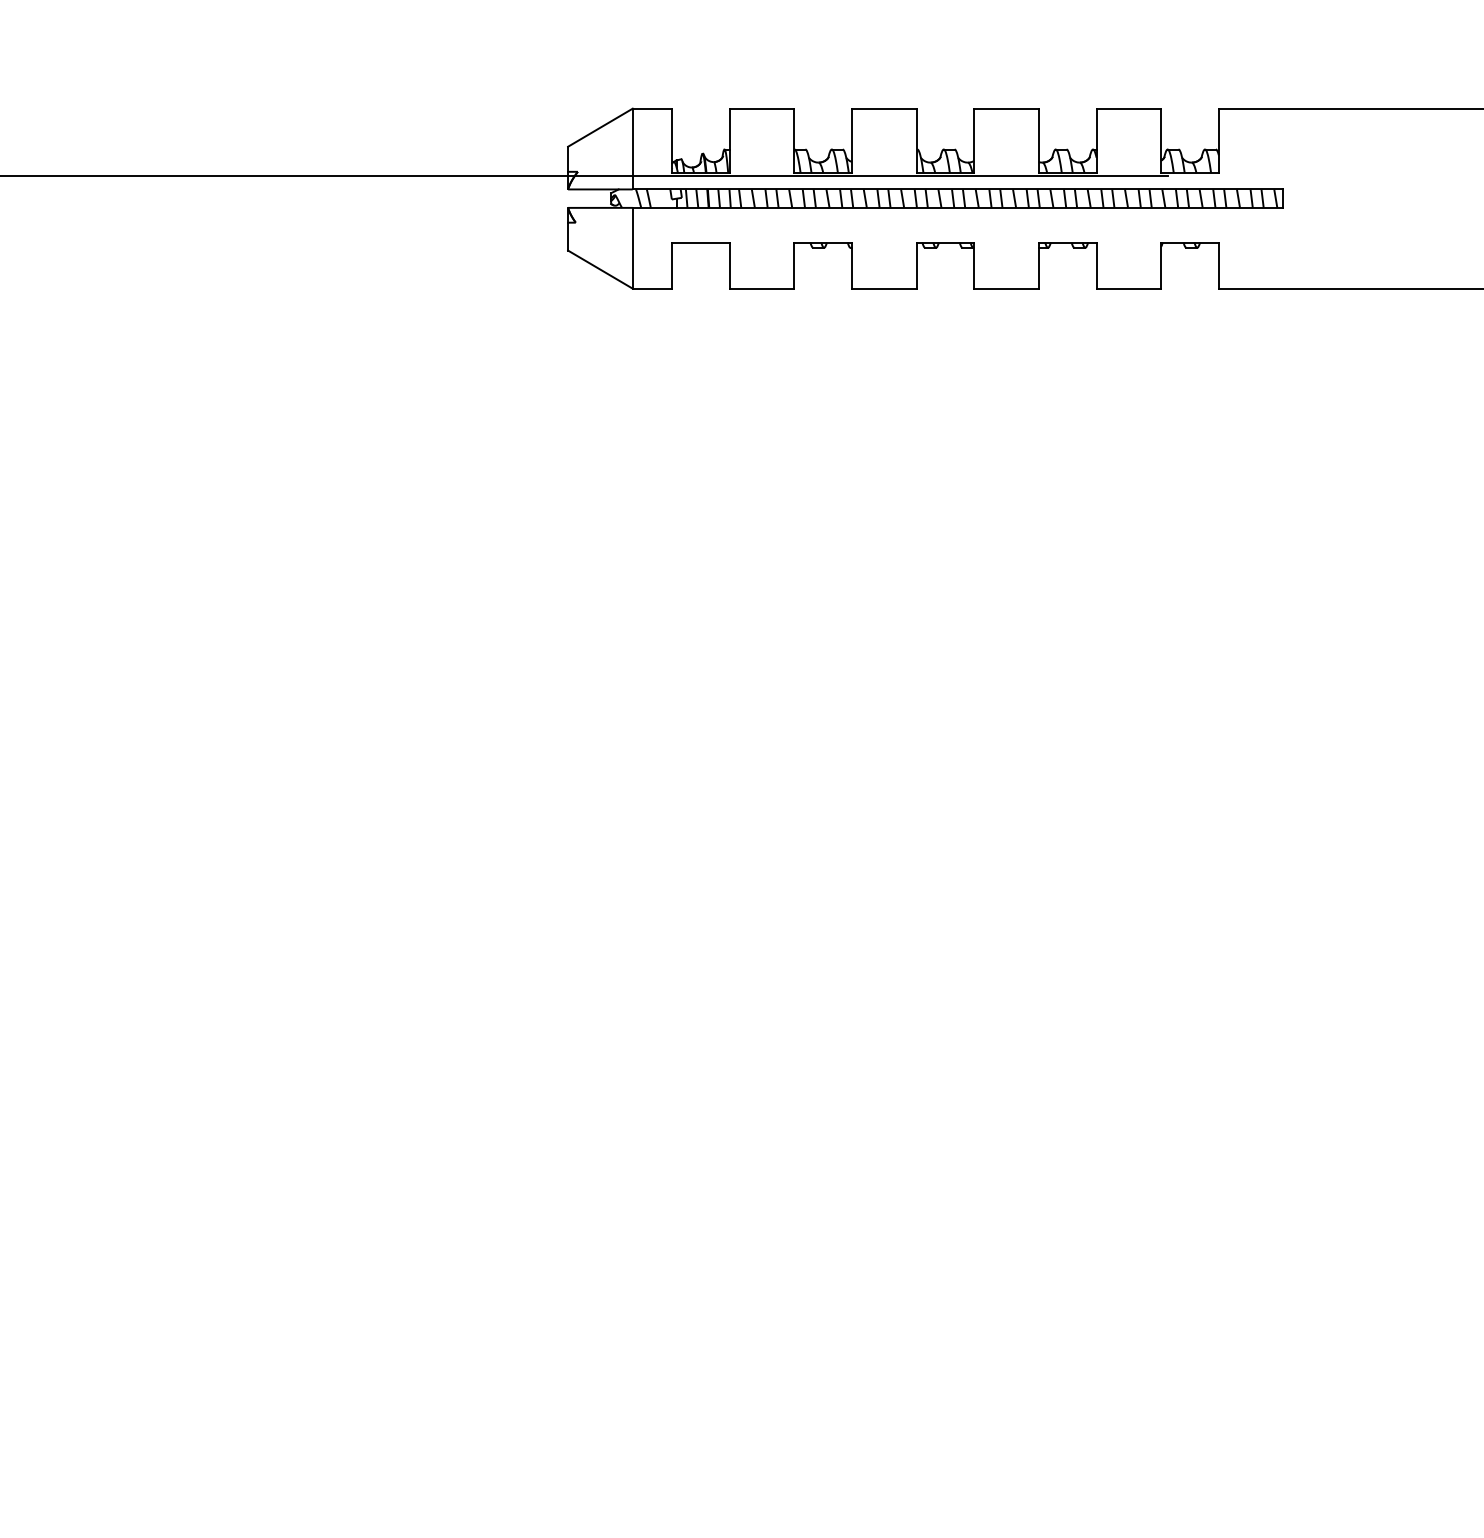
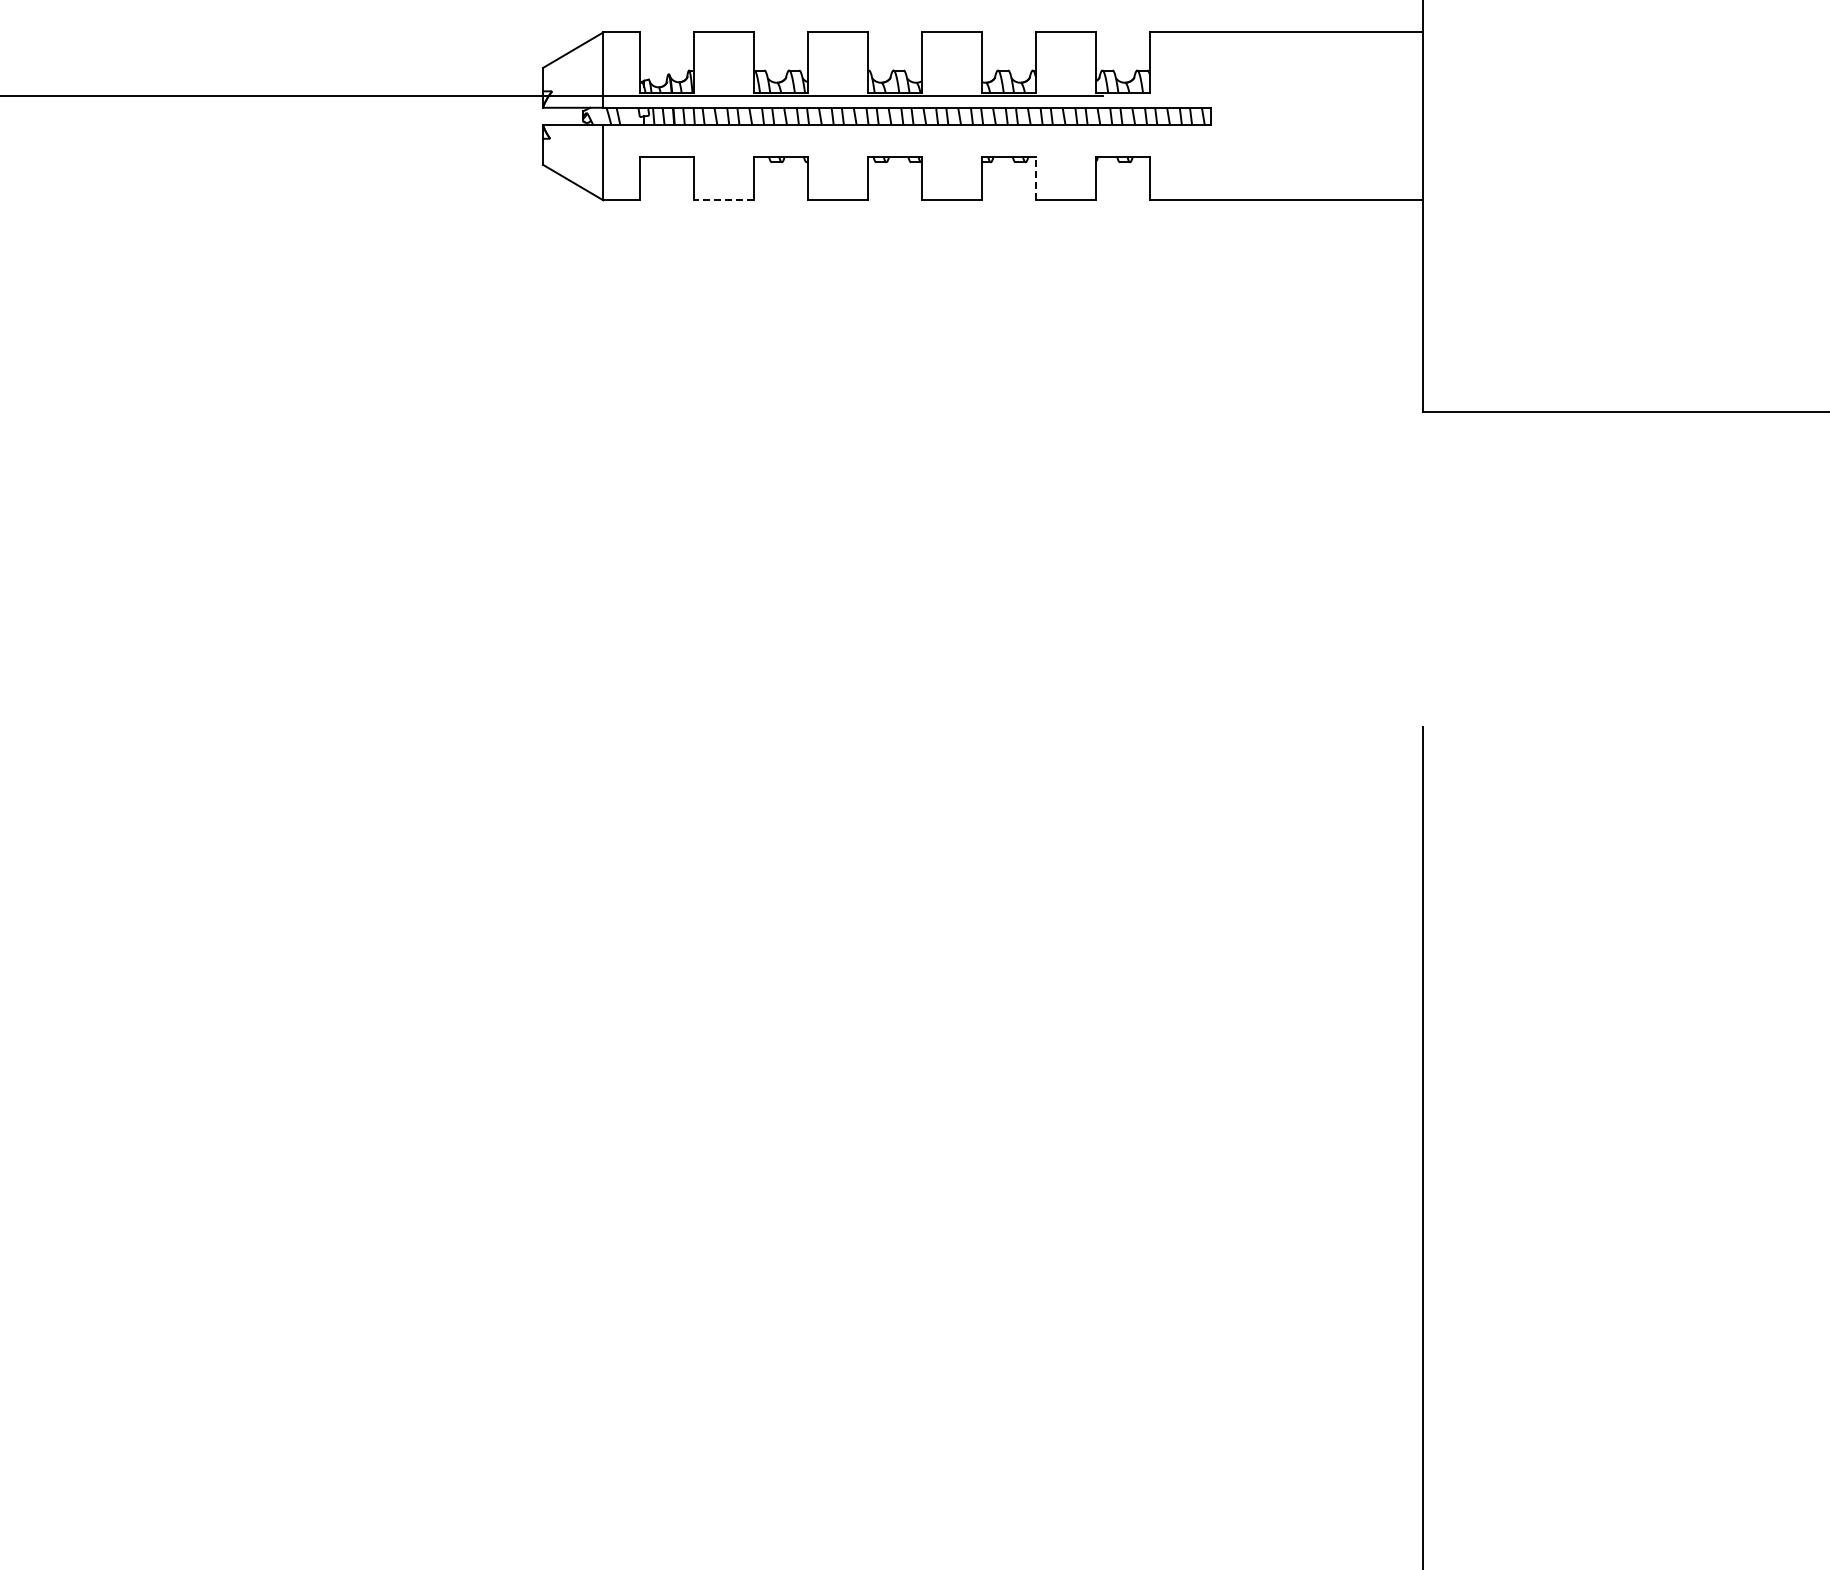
line: (1096, 265) -> (1036, 178), solid -> dashed
line: (761, 288) -> (723, 200), solid -> dashed

